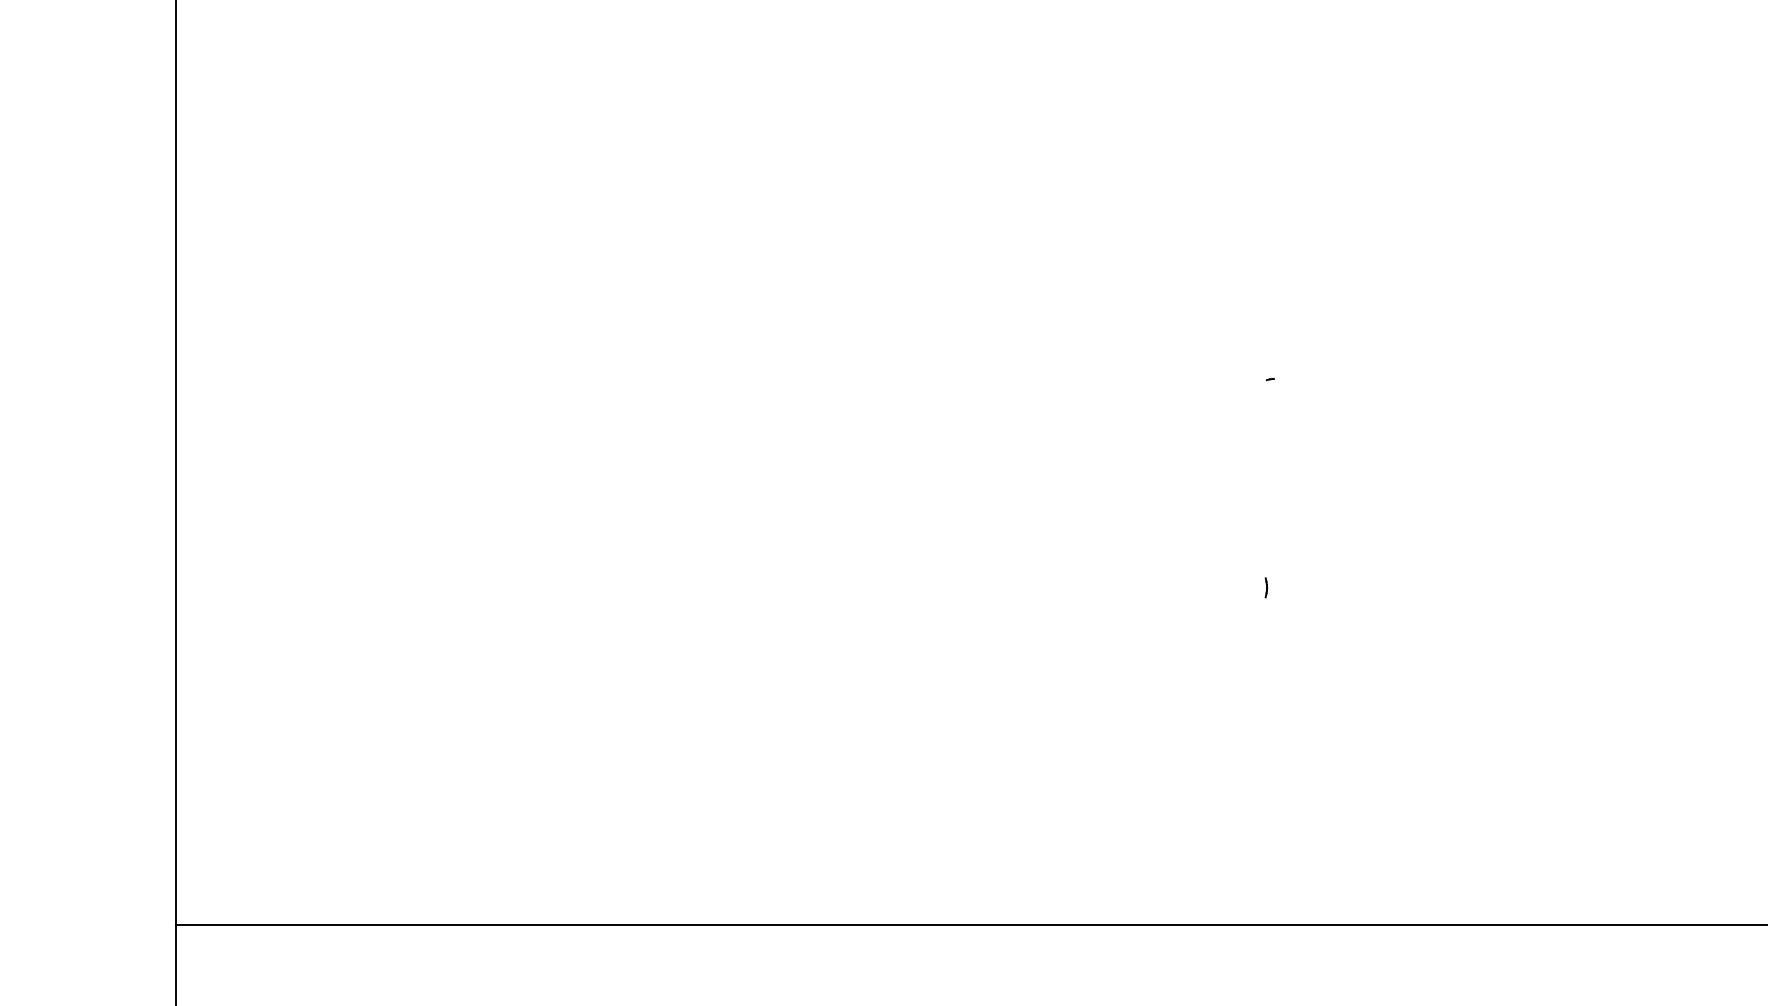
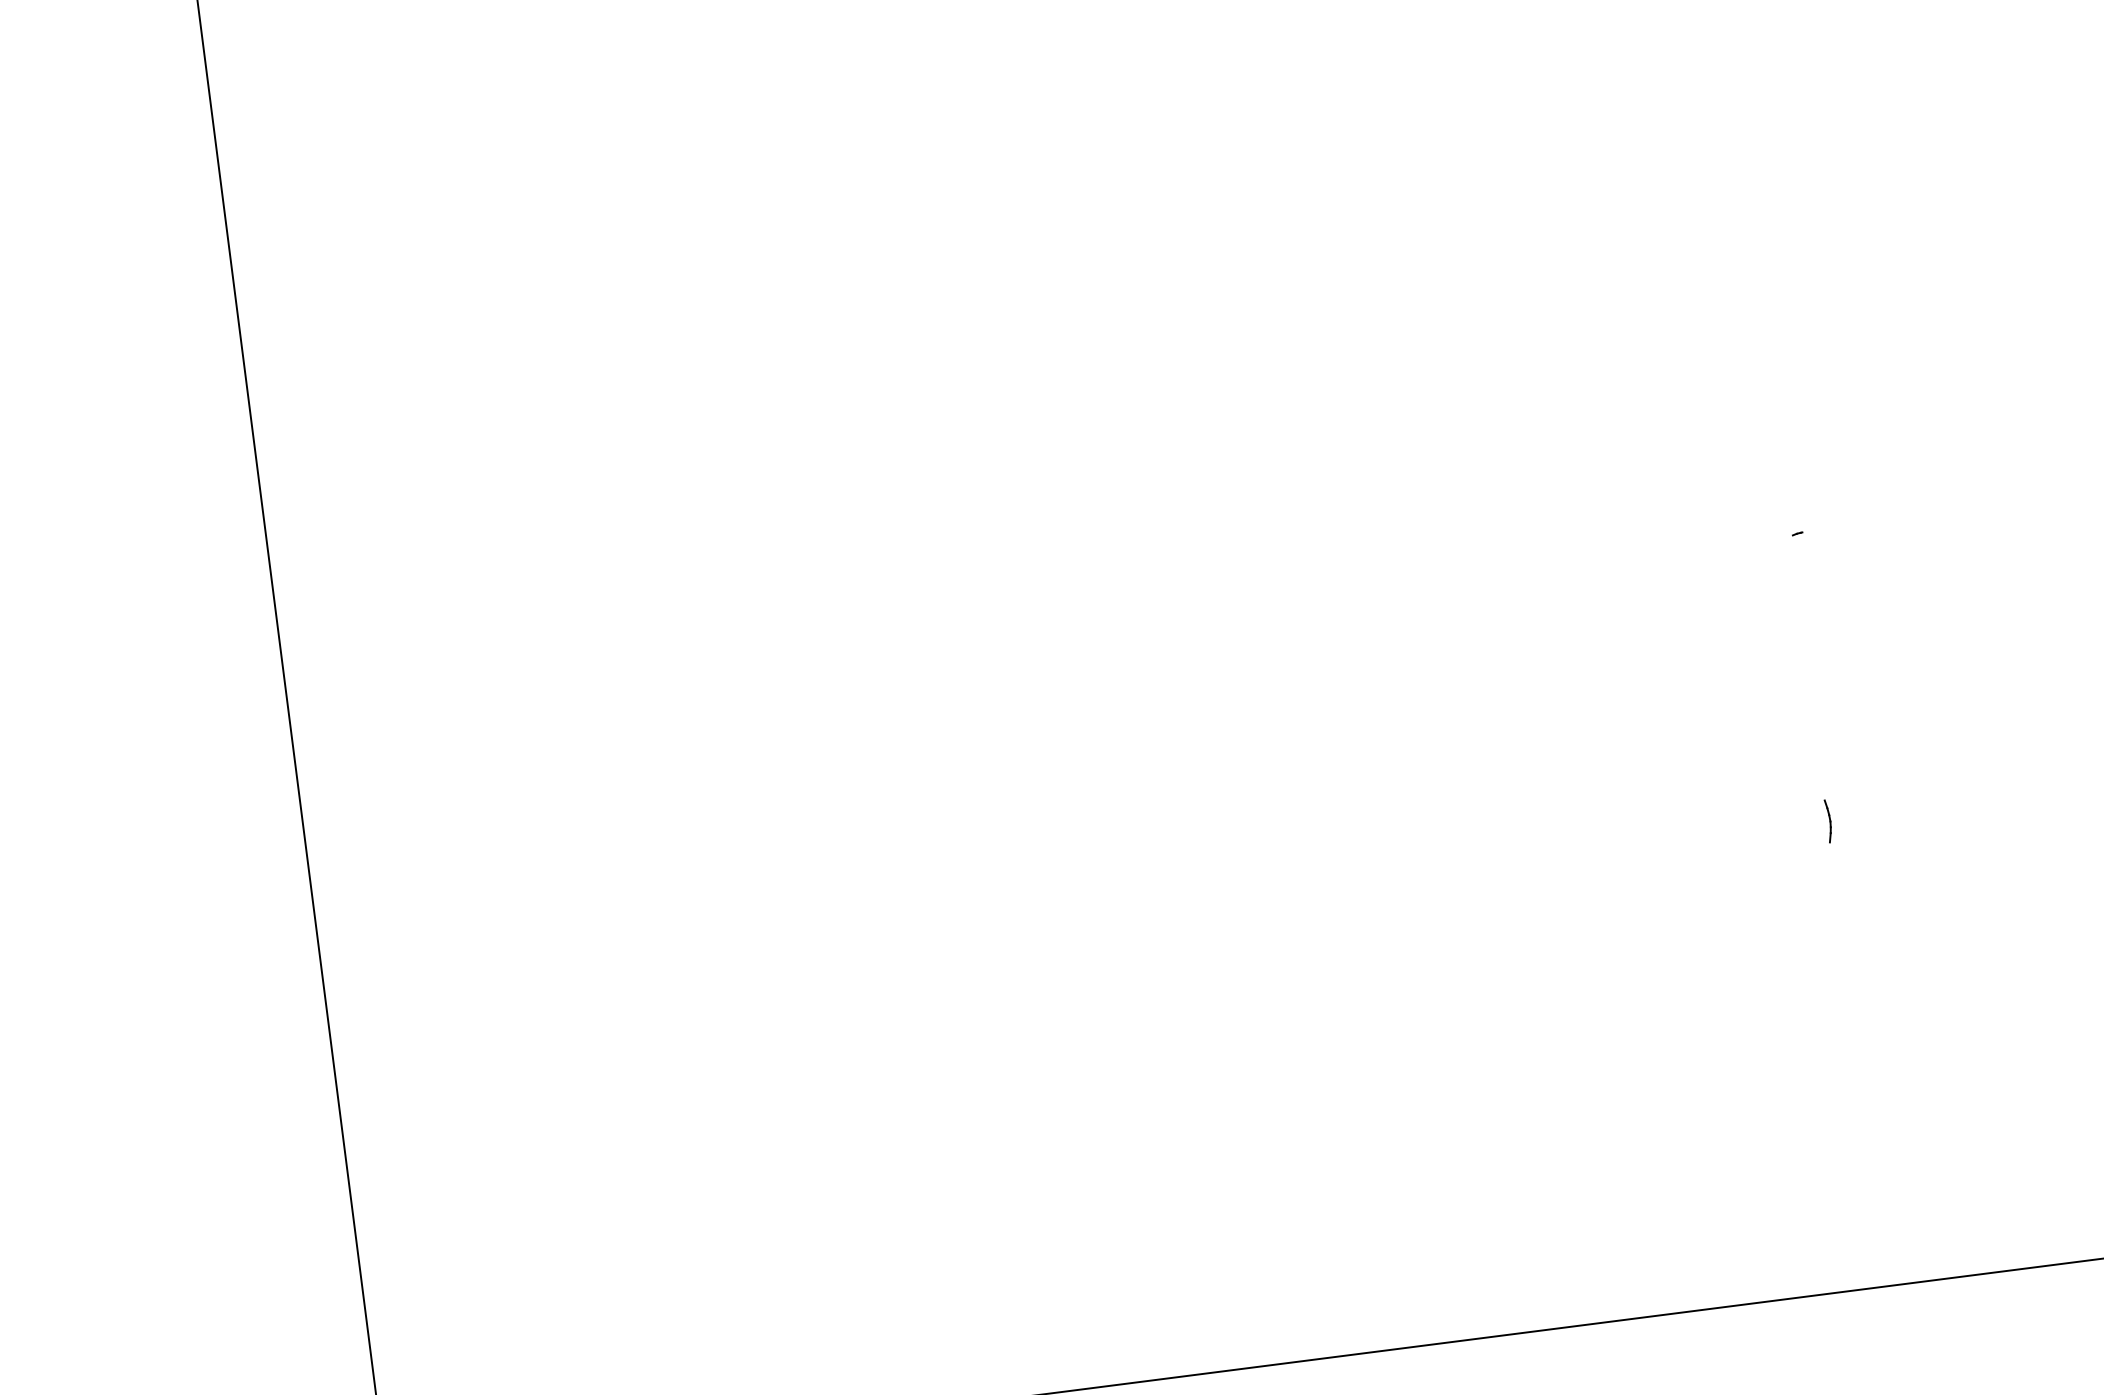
part: (1266, 587) -> (1828, 820), size x1.6

